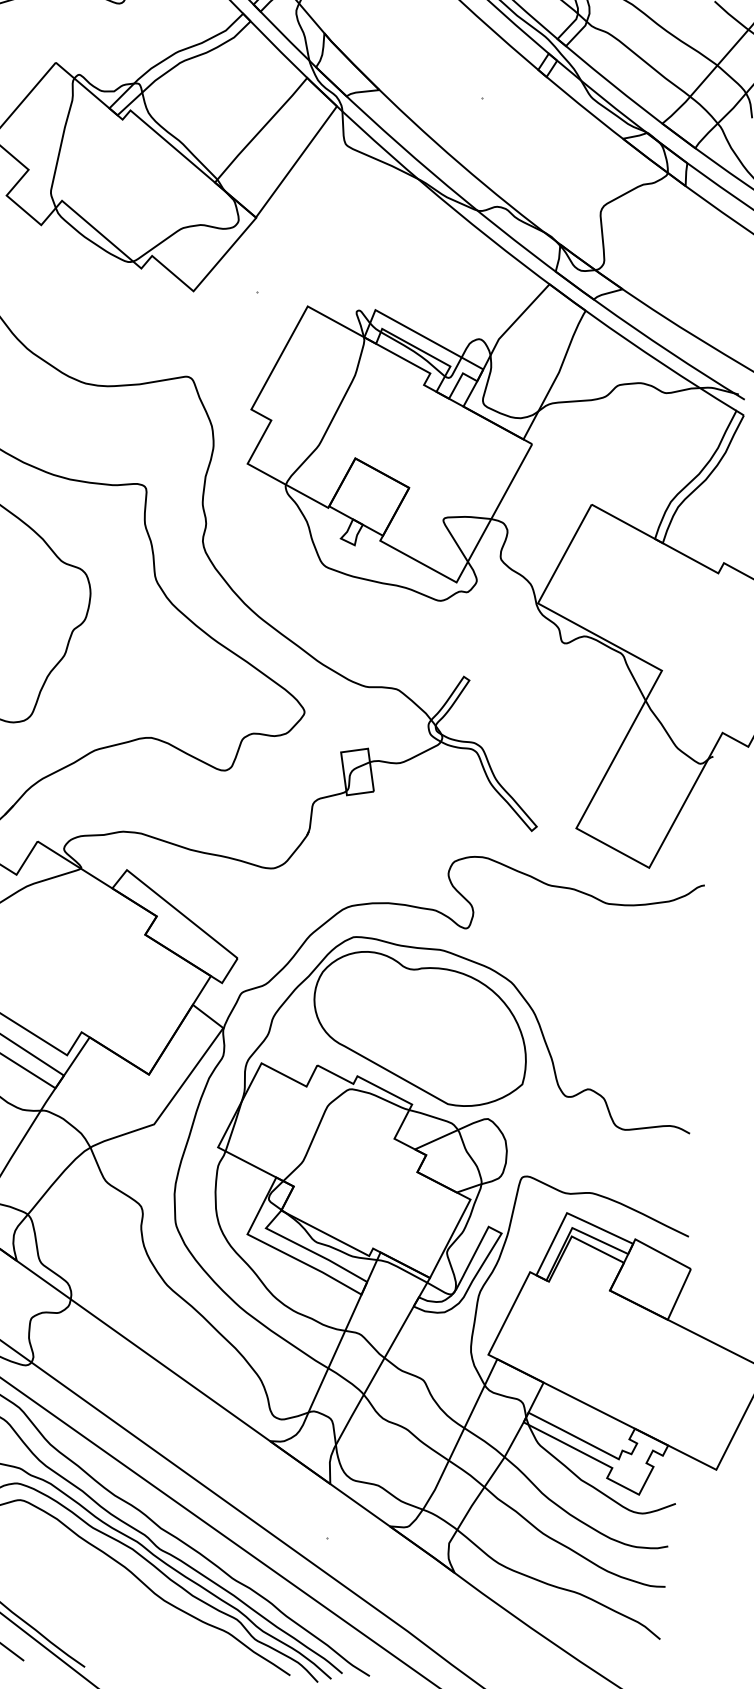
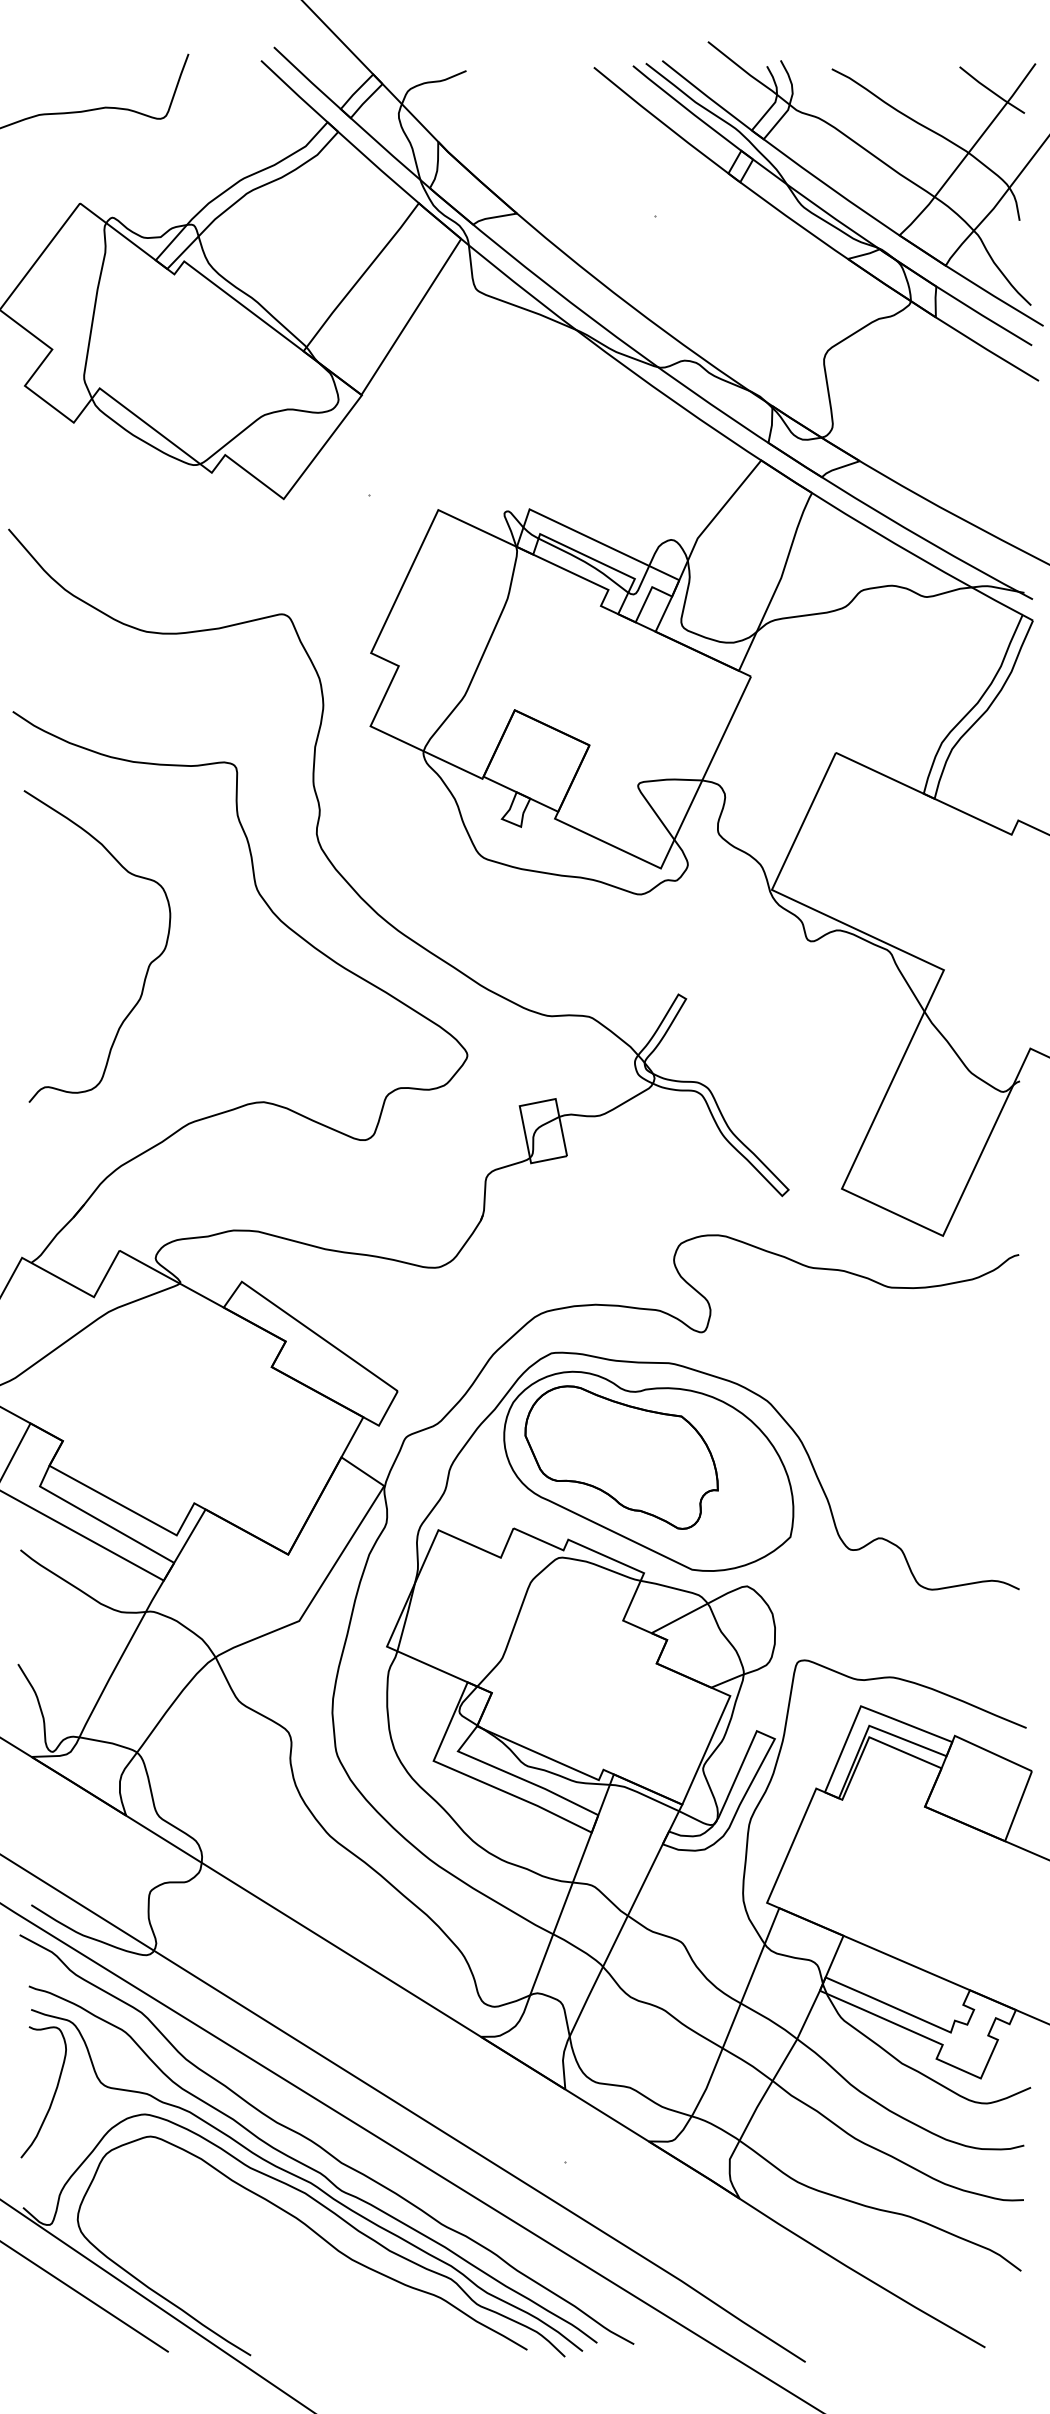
part: (400, 1017) -> (621, 1457), added

